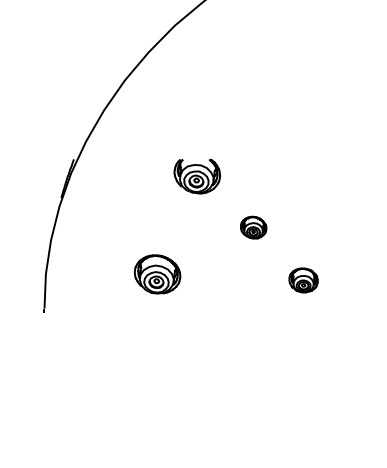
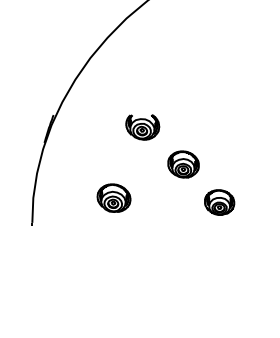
part: (253, 227) -> (183, 164), size x1.67
part: (303, 280) -> (219, 202), size x1.43

